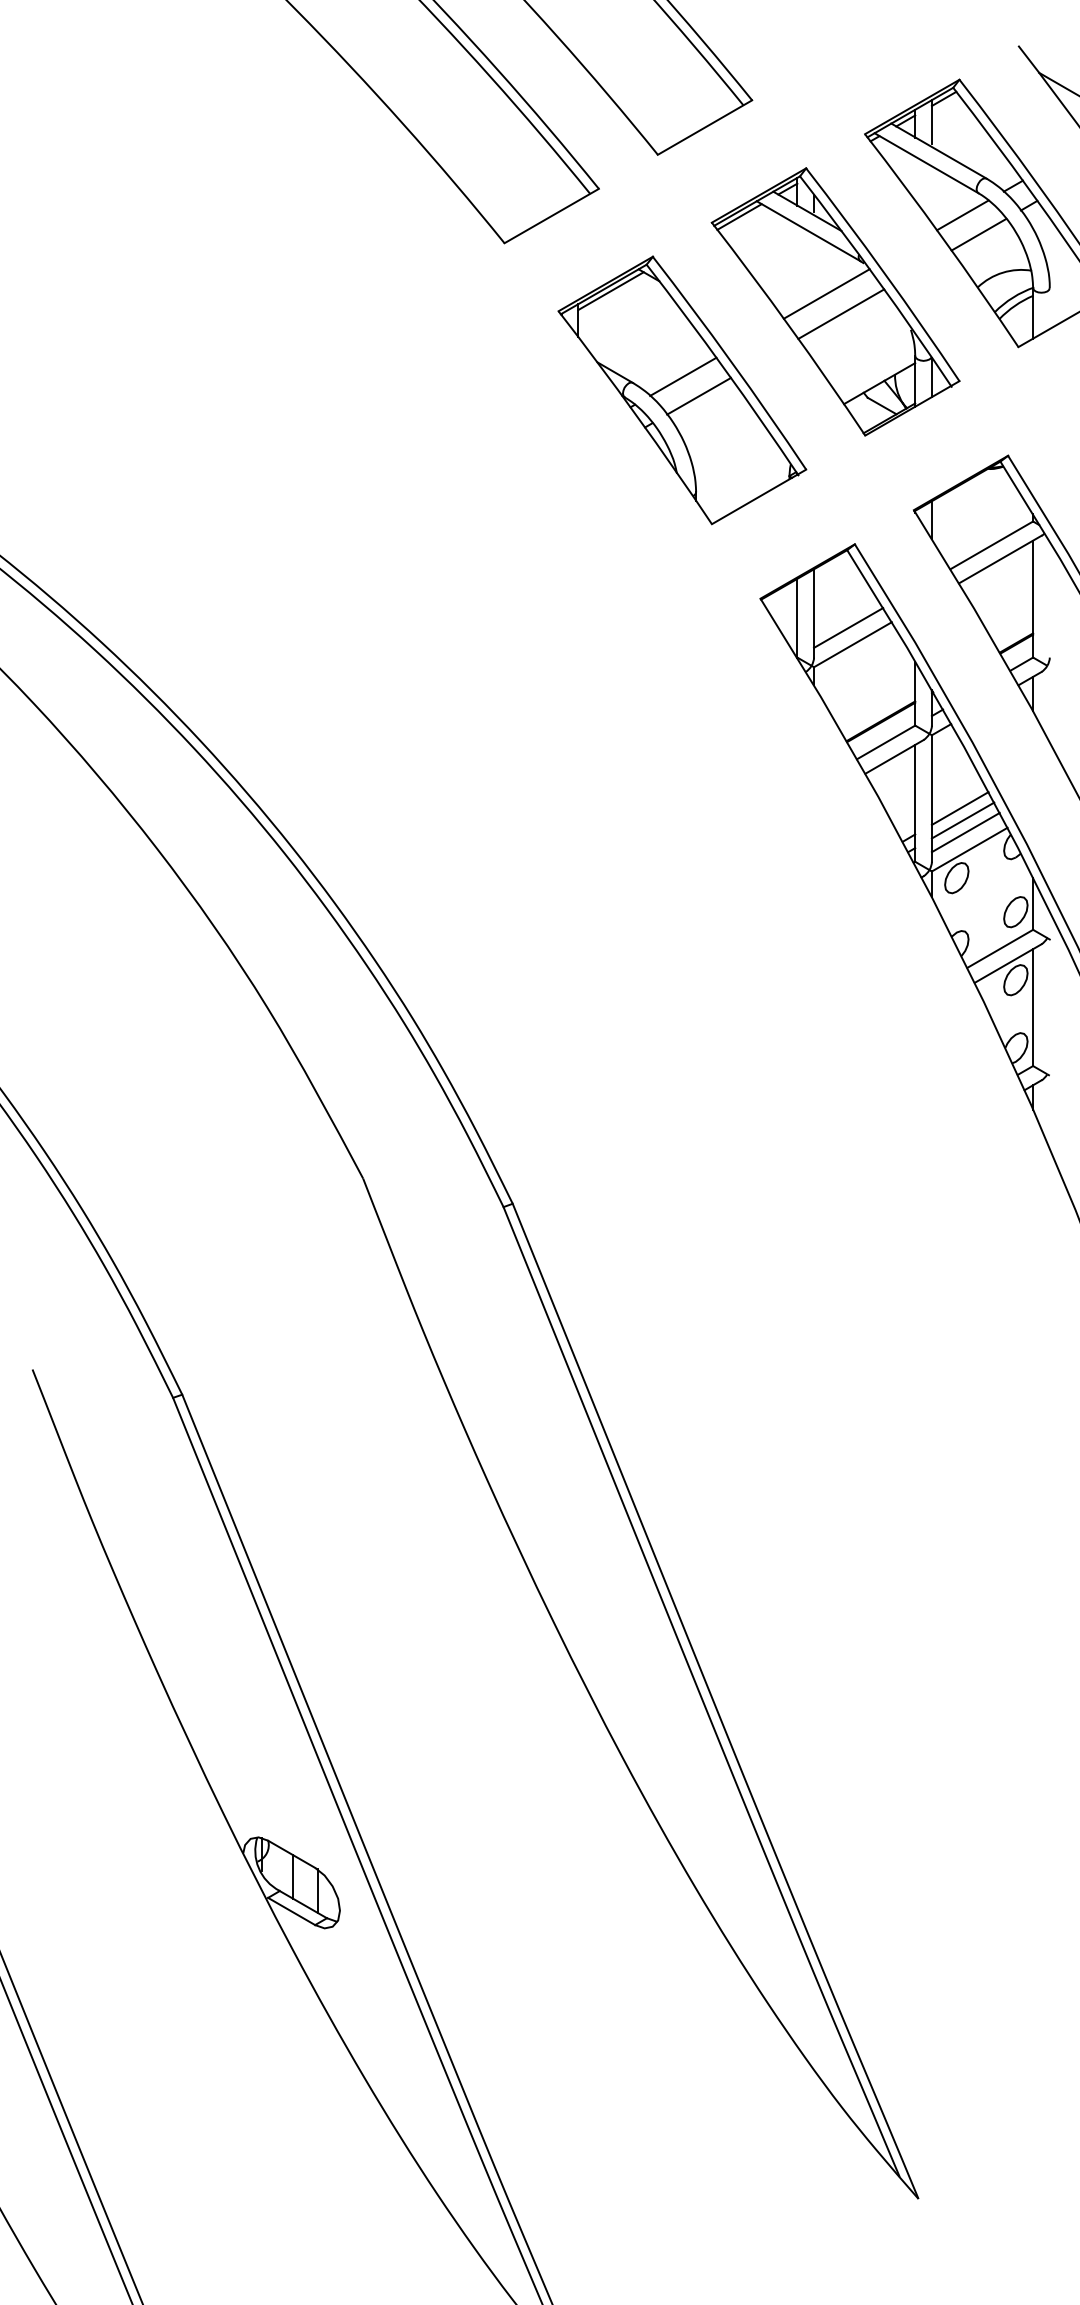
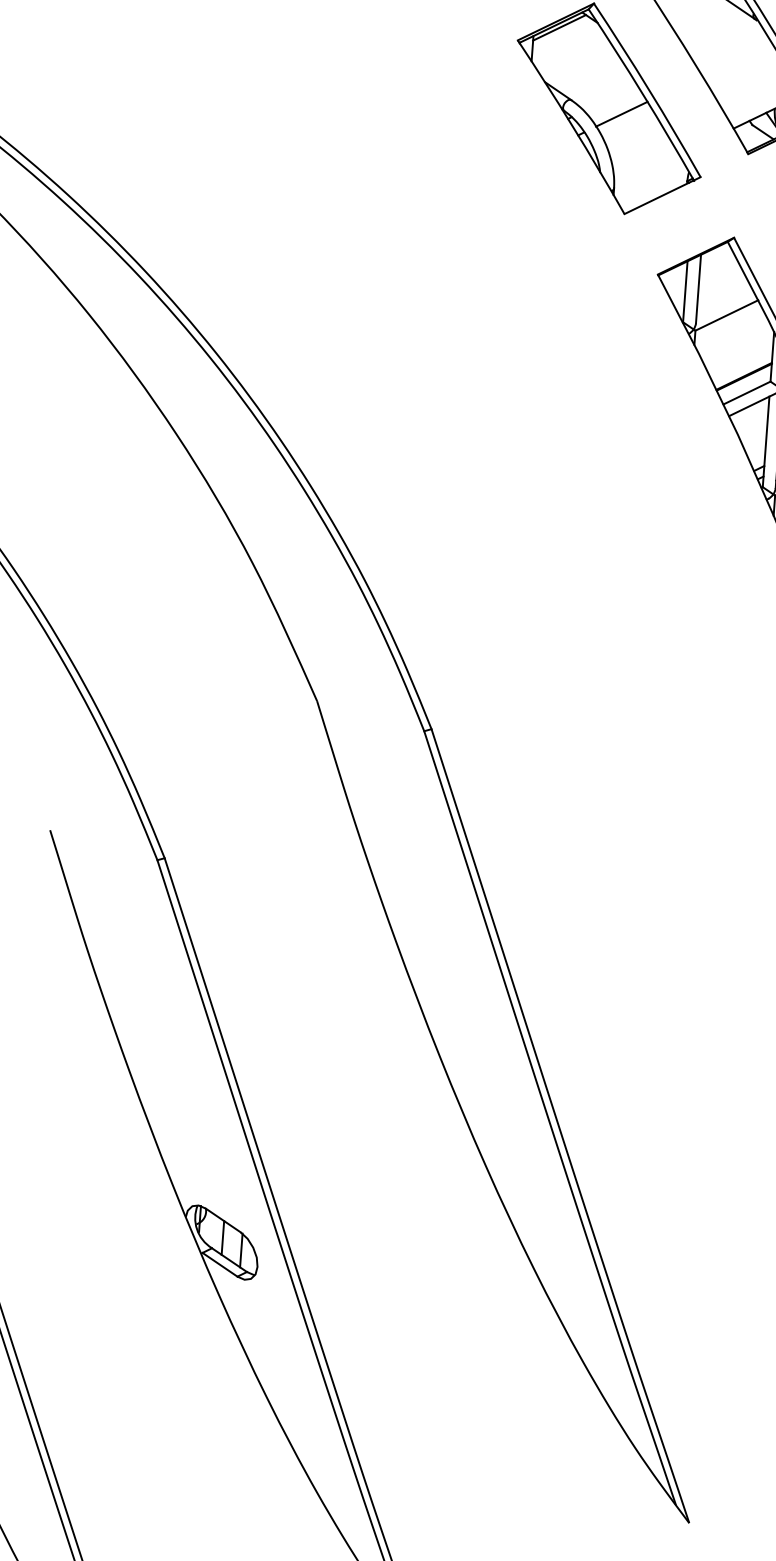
line: (826, 293) -> (726, 41), removed
line: (841, 313) -> (736, 58), removed
line: (683, 376) -> (610, 98), removed
line: (848, 627) -> (724, 301), removed

